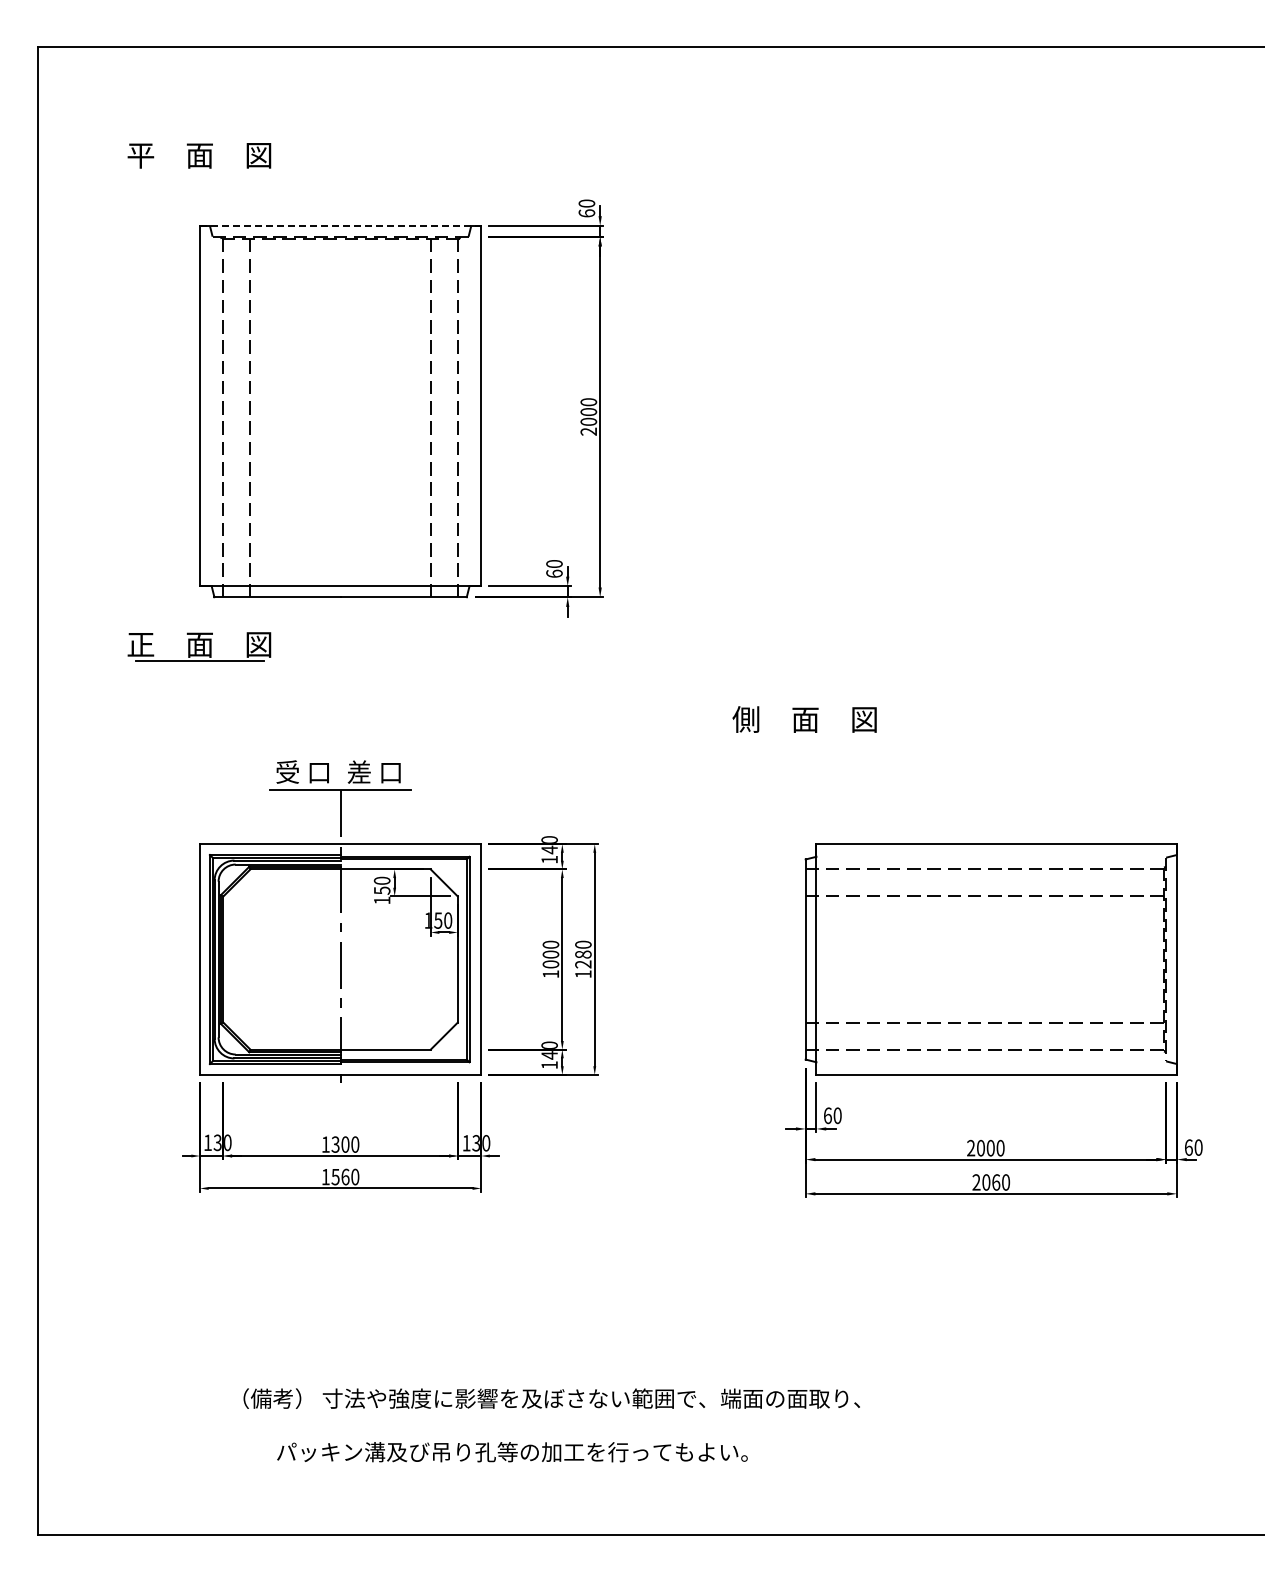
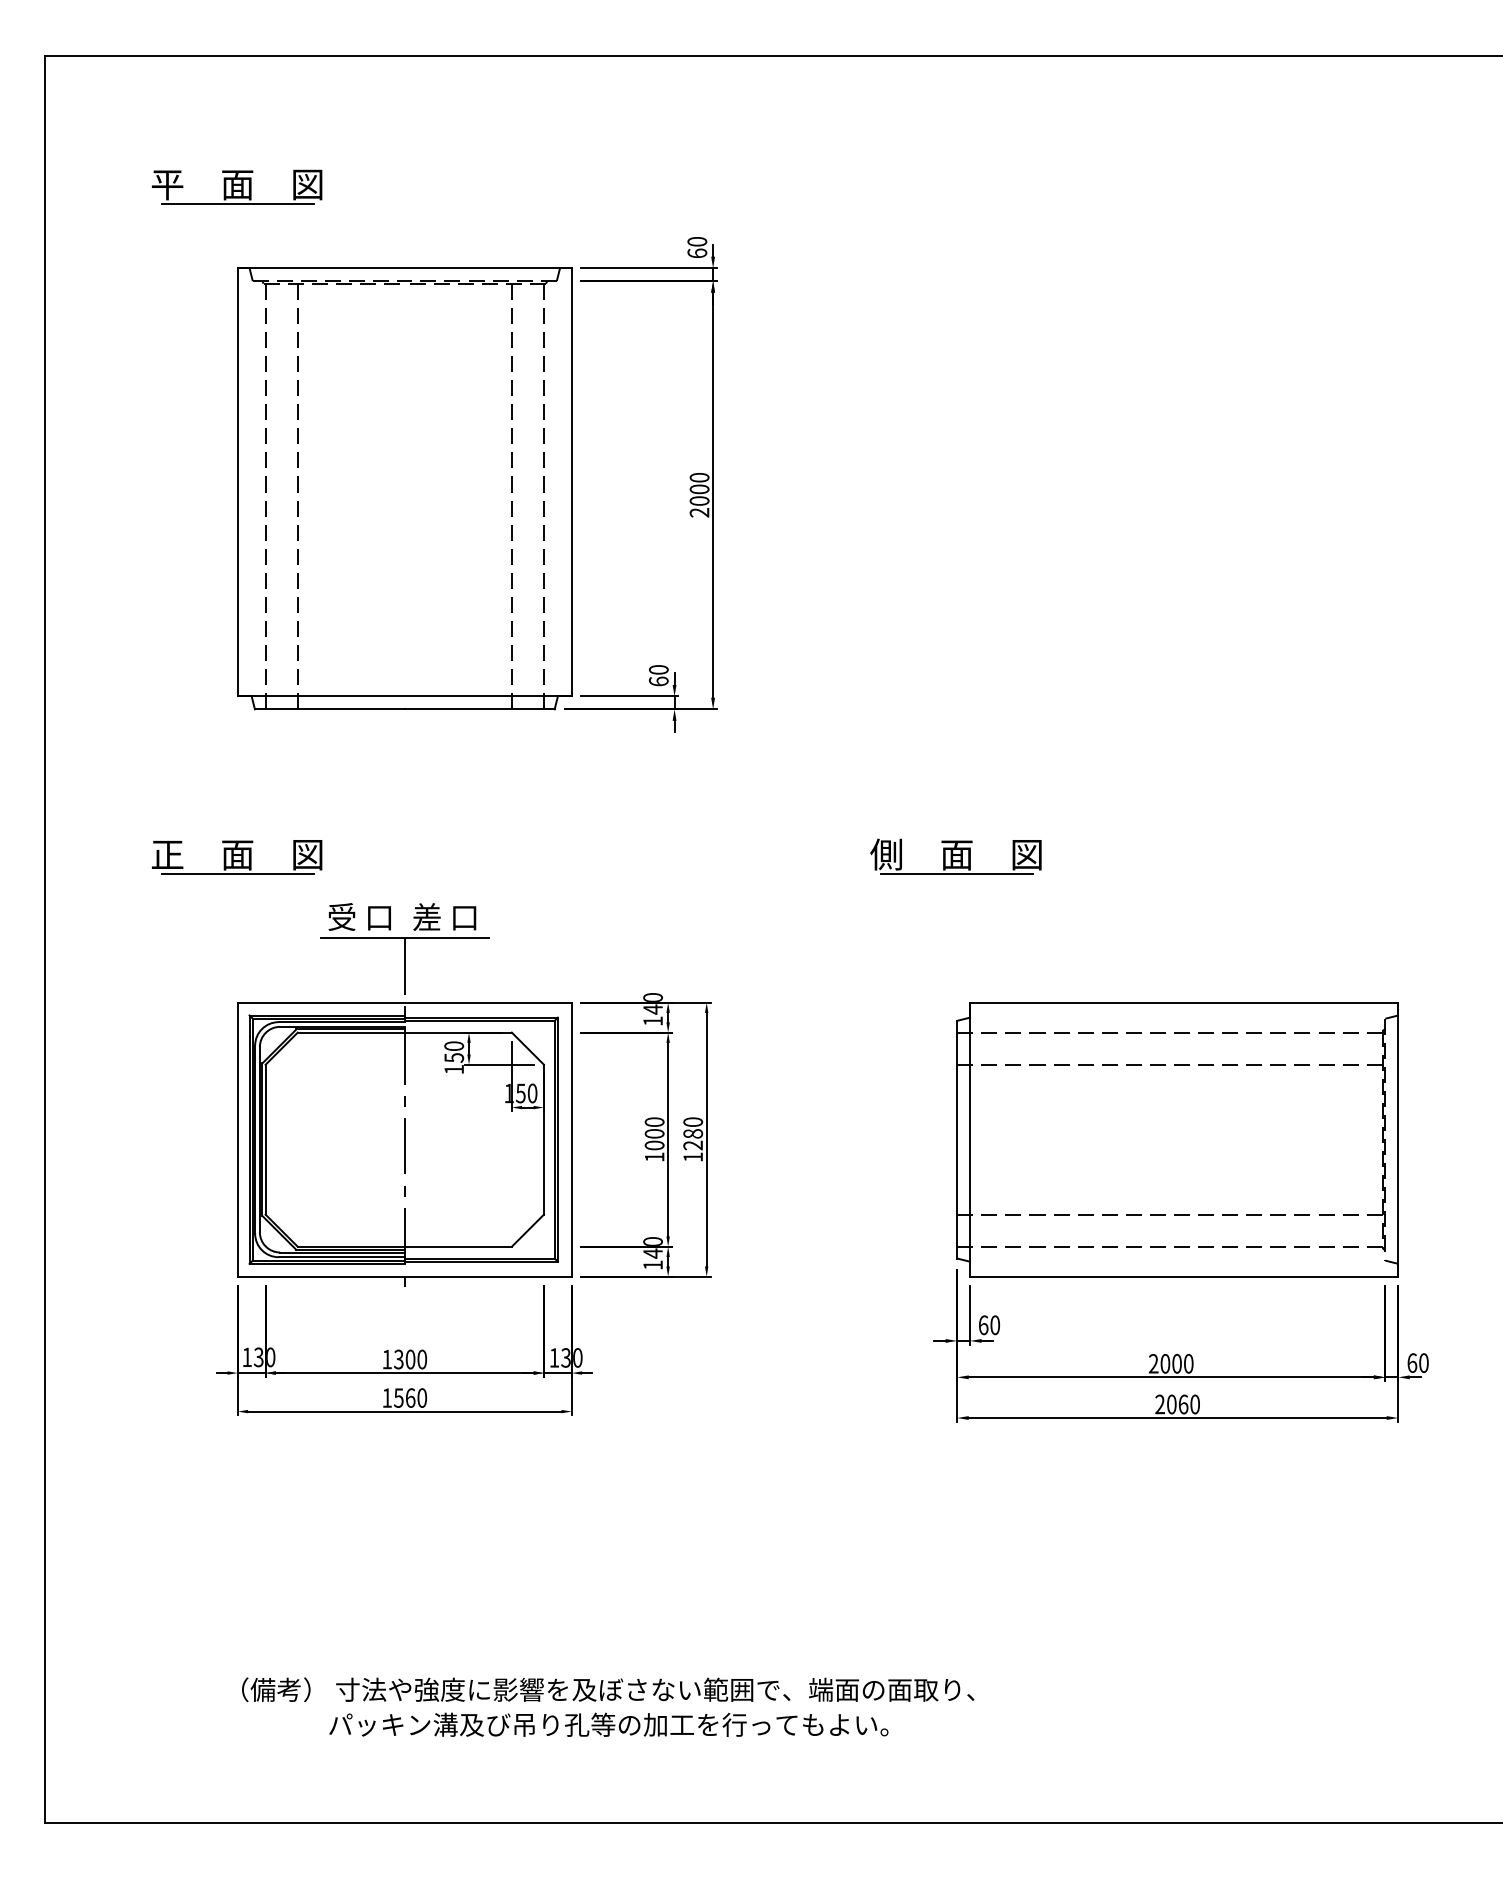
line: (200, 171) -> (238, 203), added
line: (340, 225) -> (404, 267), dashed -> solid
part: (199, 646) -> (237, 856), moved
line: (805, 736) -> (956, 874), added
text: (551, 1398) -> (607, 1689), moved

